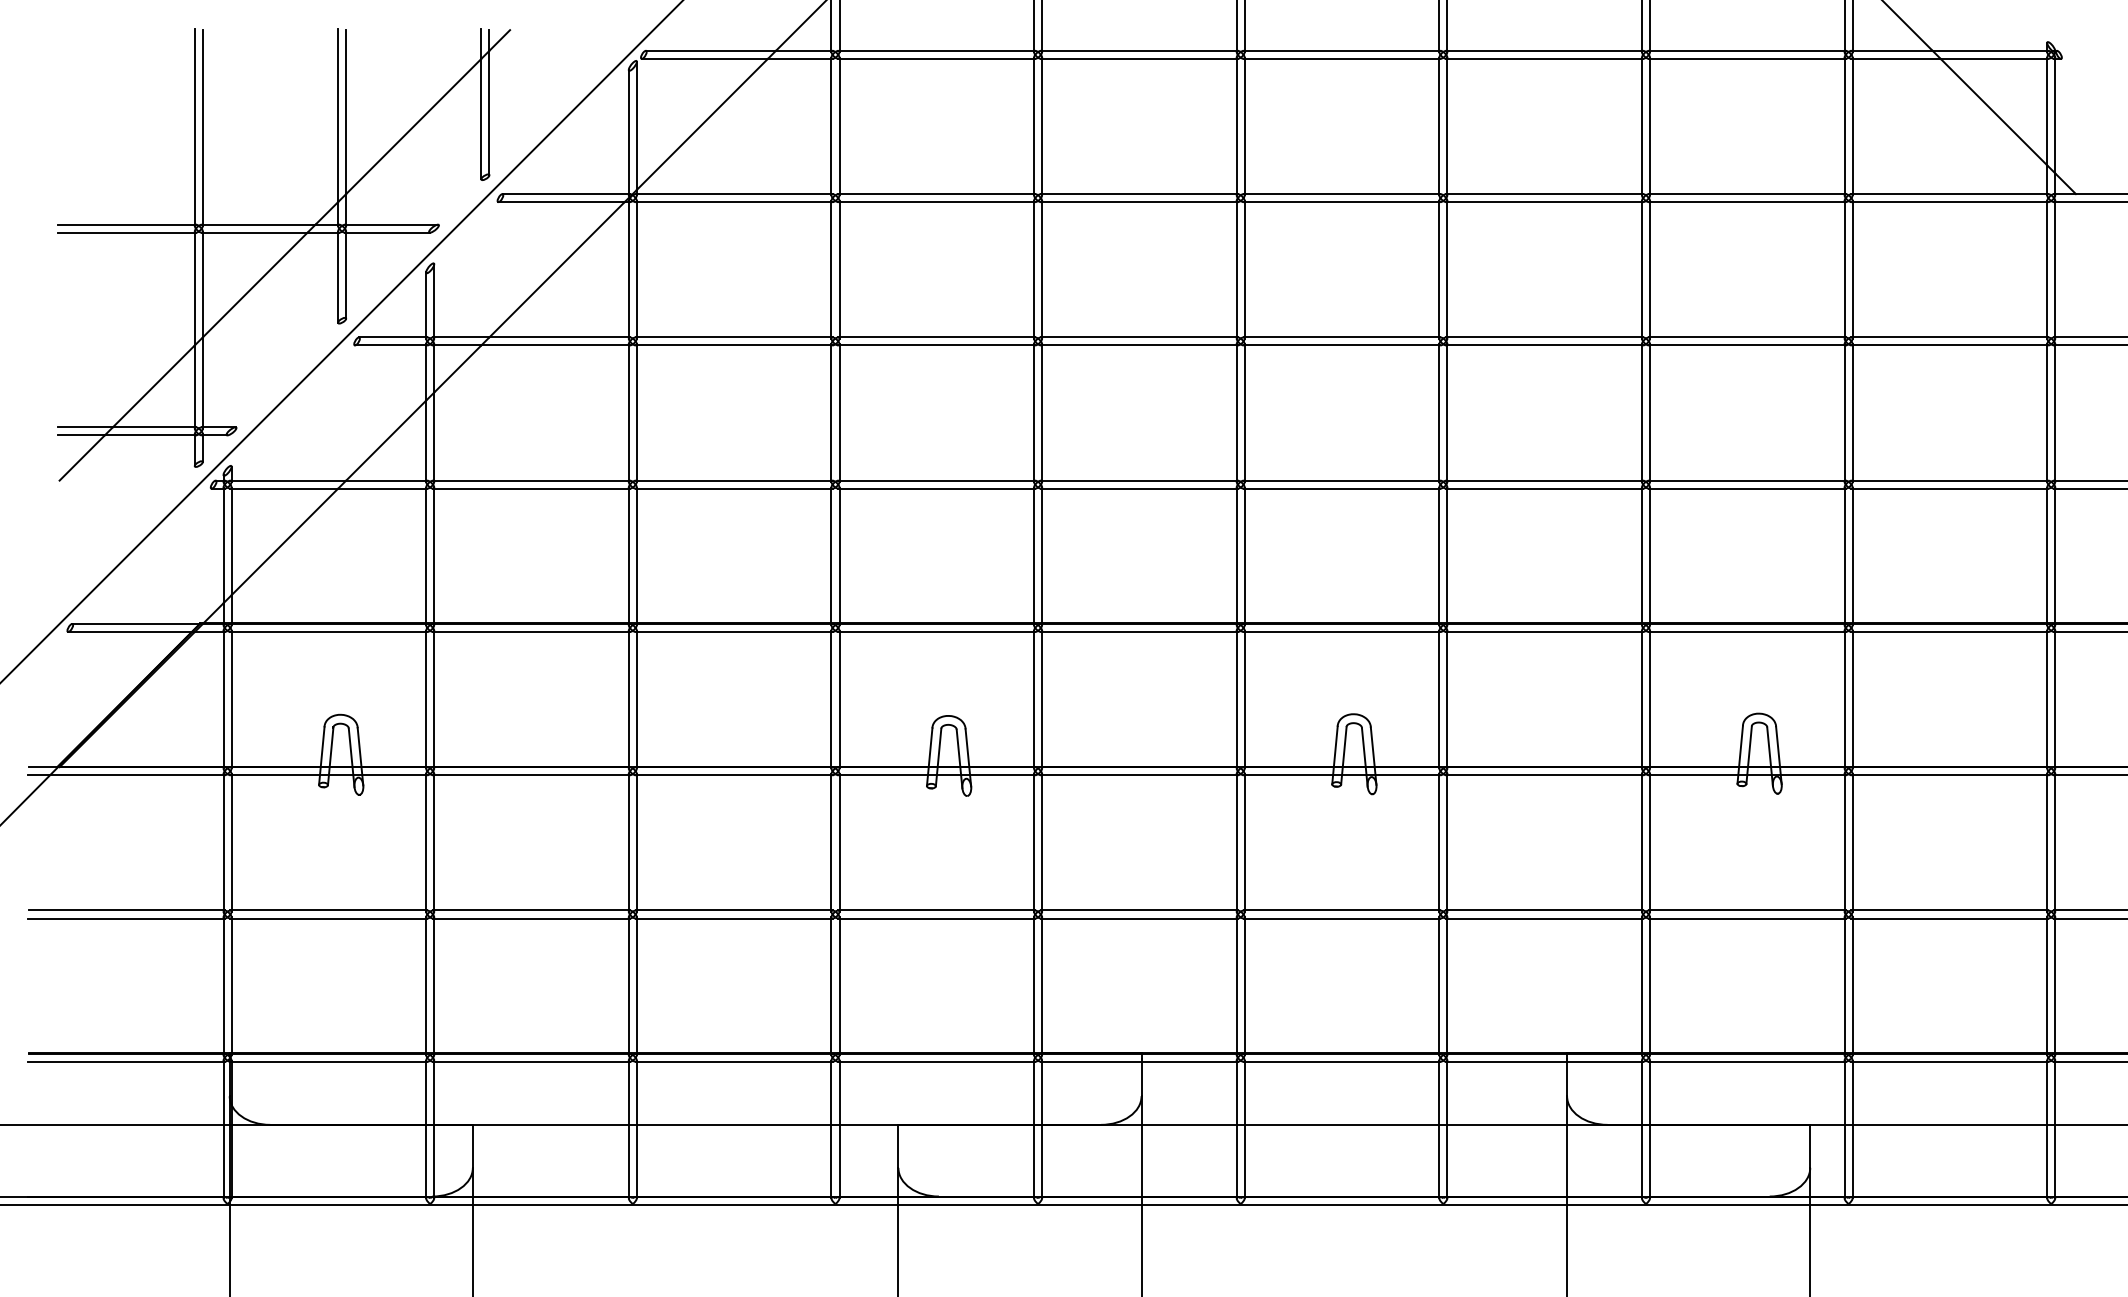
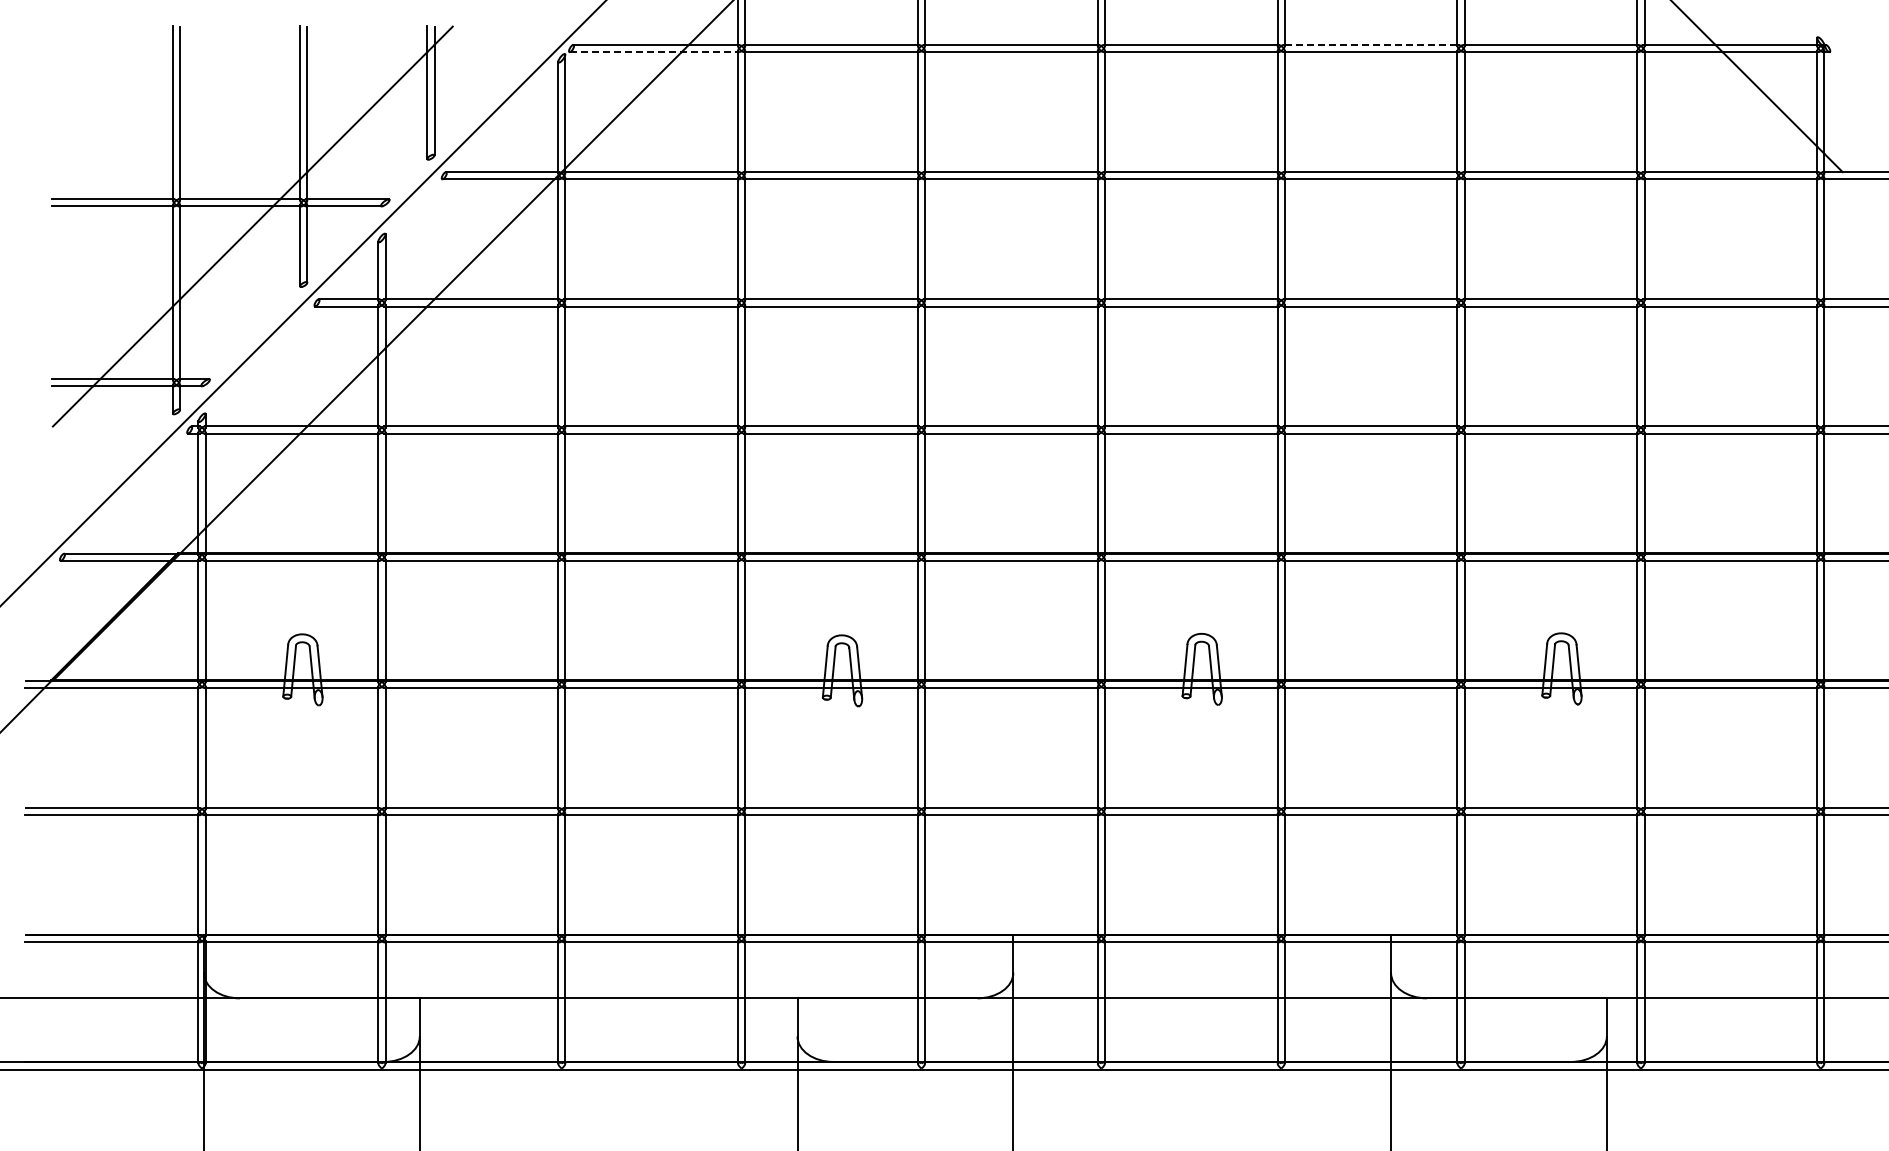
line: (1545, 50) -> (1371, 44), solid -> dashed
line: (737, 59) -> (654, 52), solid -> dashed

